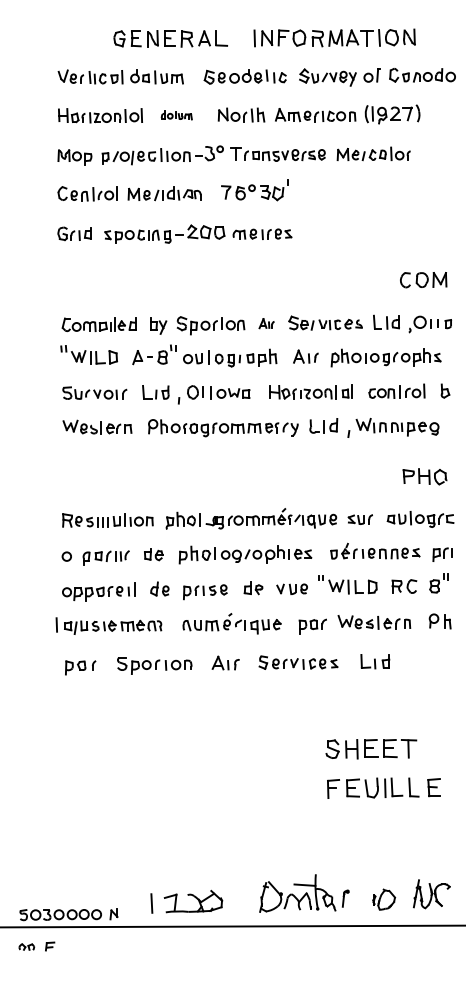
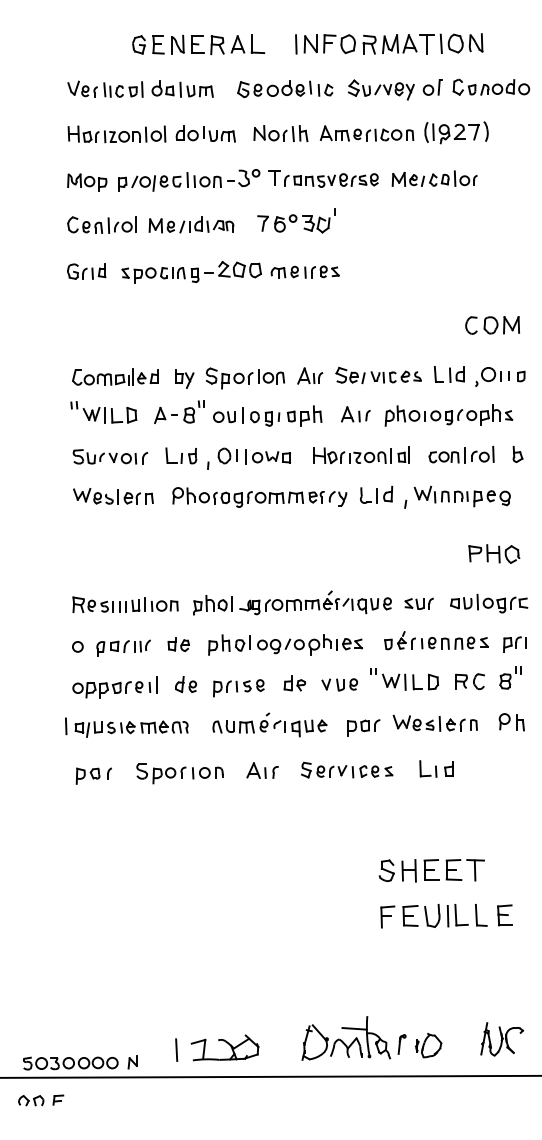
part: (176, 115) -> (205, 133), size x1.67
part: (266, 323) -> (310, 375), size x1.43
part: (383, 899) -> (428, 1045), moved
part: (26, 946) -> (31, 1100), size x1.43

